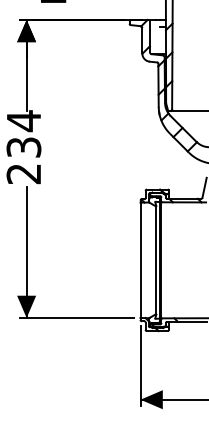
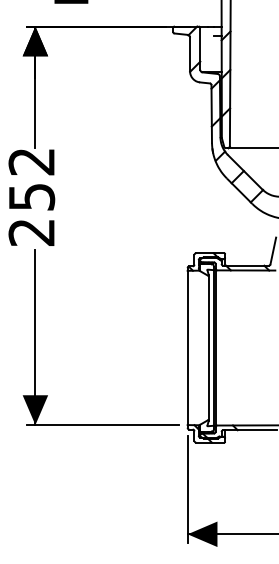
text: (23, 133) -> (31, 178), 234 -> 252

